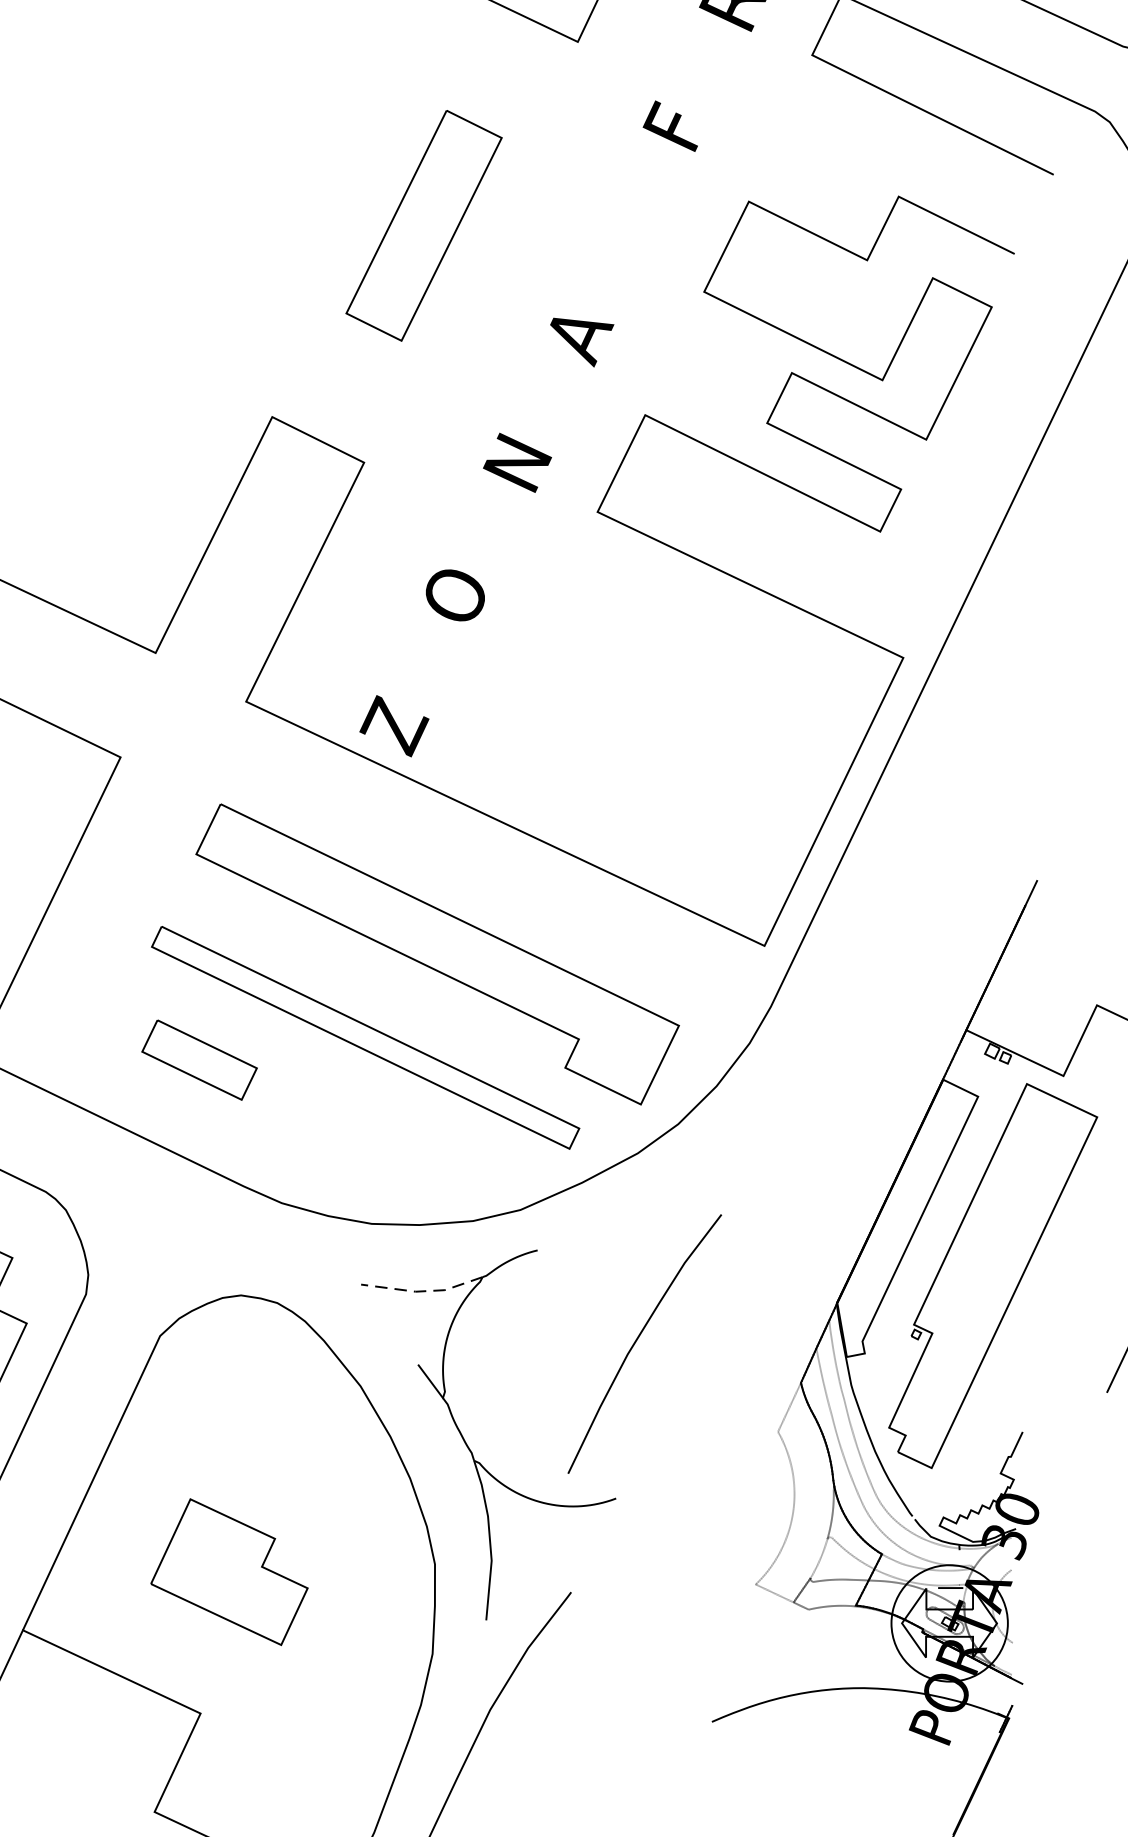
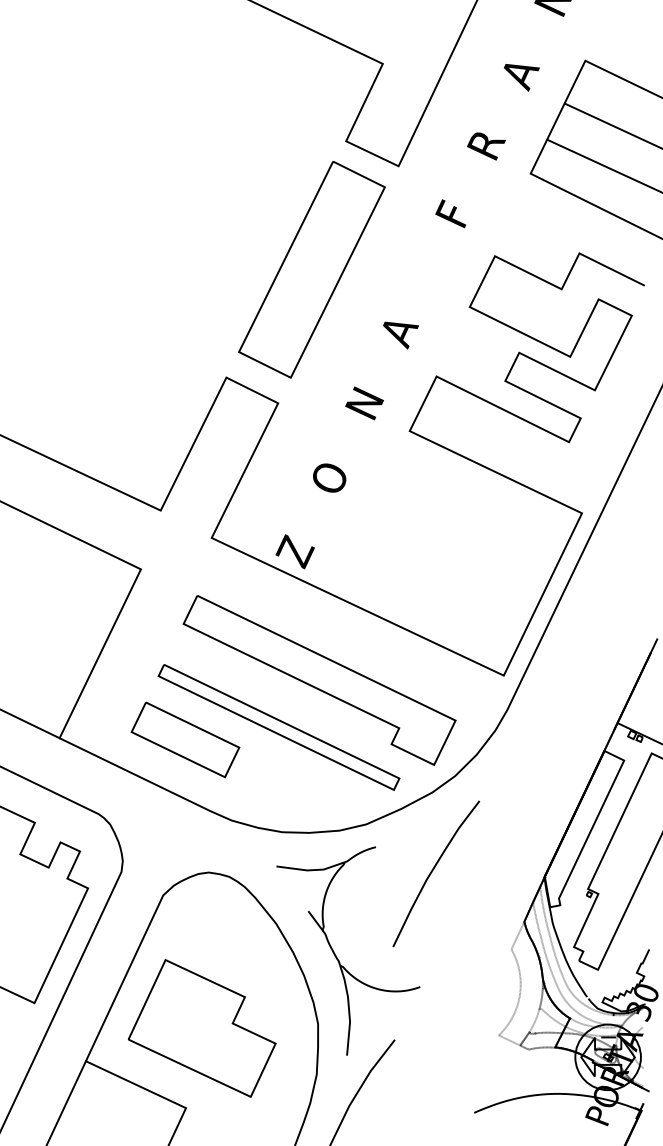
part: (423, 225) -> (311, 269), size x1.67
part: (199, 1059) -> (185, 739), size x1.67
line: (423, 1291) -> (311, 870), dashed -> solid
curve: (637, 1341) -> (432, 872), moved
part: (229, 1572) -> (202, 1028), size x1.67

